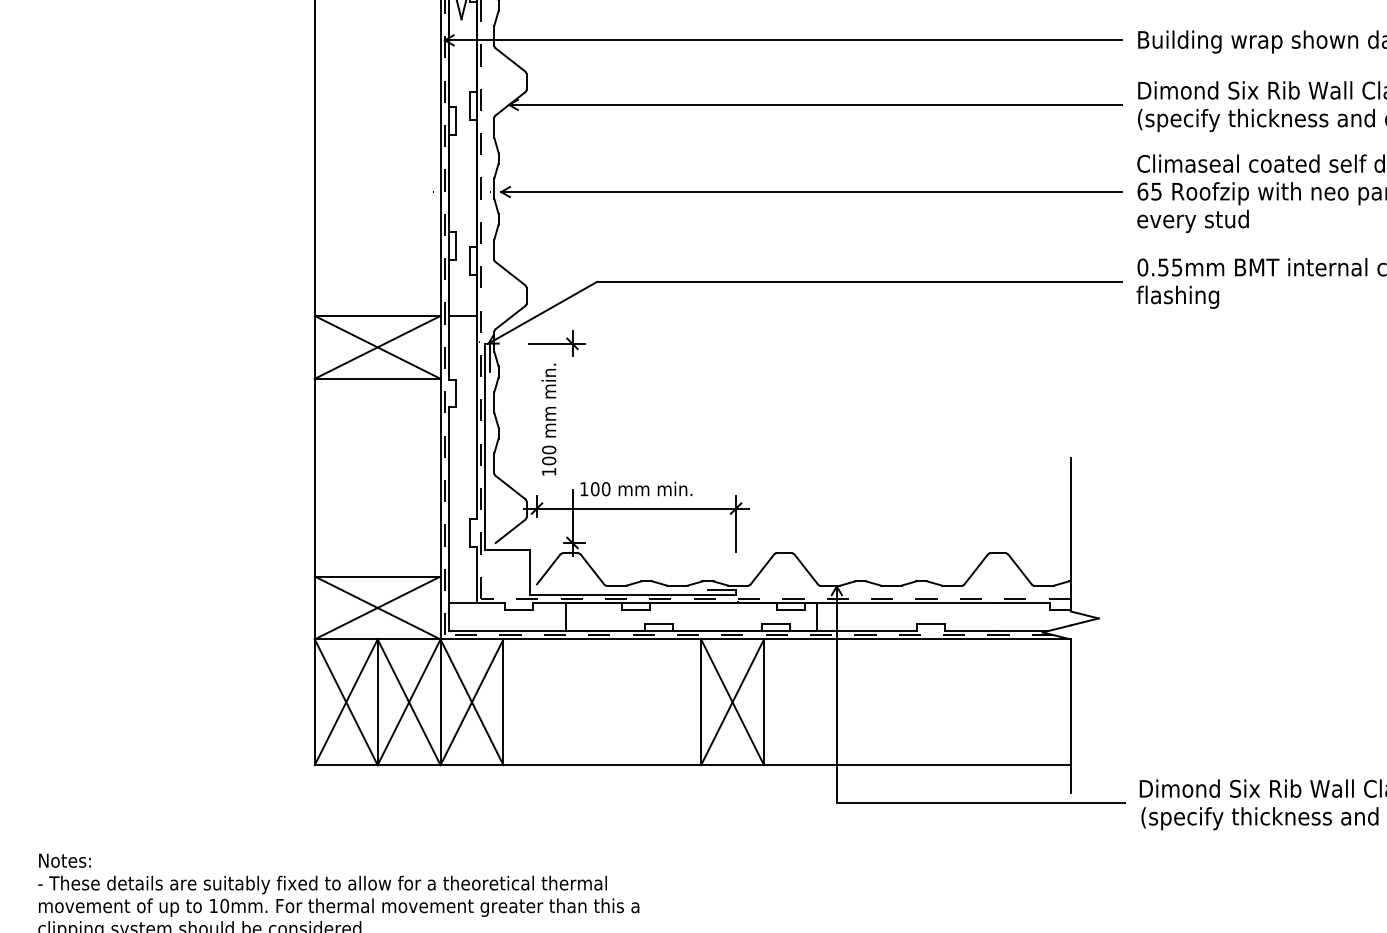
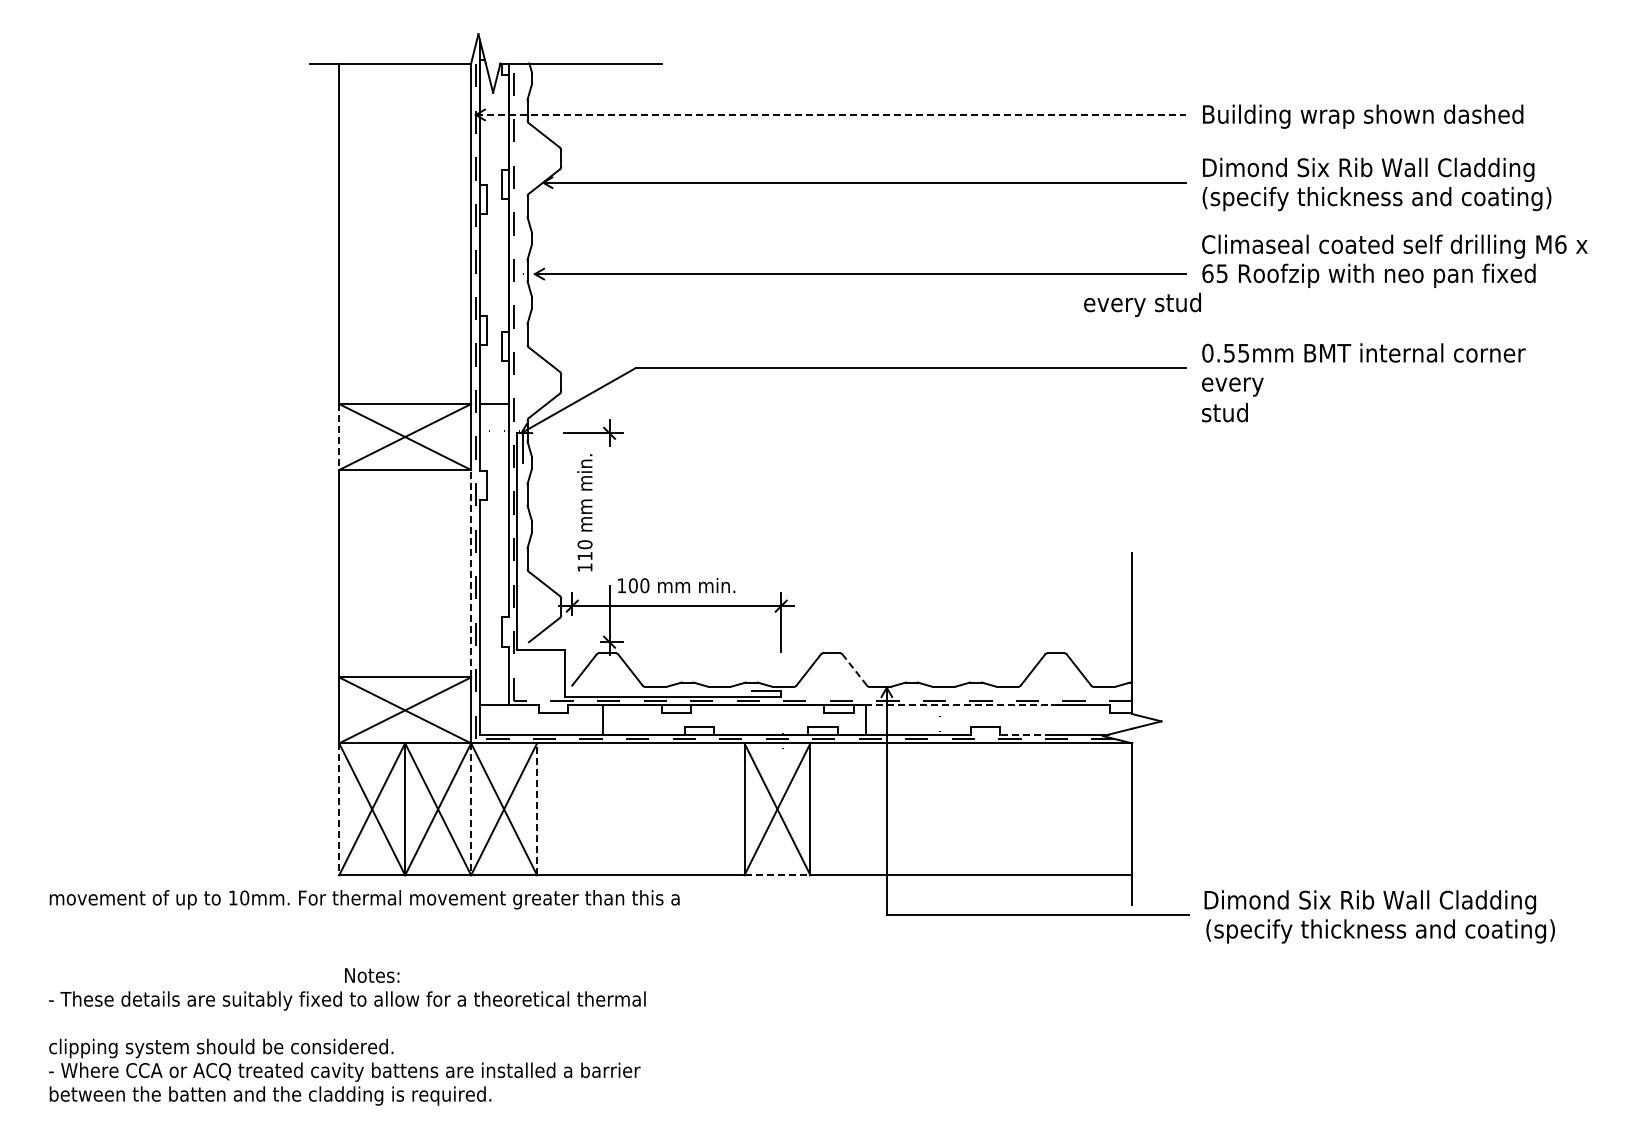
line: (783, 39) -> (830, 114), solid -> dashed
text: (1193, 221) -> (1142, 304), moved
text: (1177, 309) -> (1244, 397), flashing -> every stud
line: (315, 347) -> (339, 437), solid -> dashed
text: (548, 460) -> (584, 555), 100 -> 110
line: (440, 477) -> (471, 573), solid -> dashed
line: (806, 569) -> (854, 670), solid -> dashed
line: (899, 603) -> (952, 705), solid -> dashed
line: (969, 630) -> (1025, 734), solid -> dashed
line: (315, 702) -> (339, 809), solid -> dashed
line: (440, 702) -> (471, 809), solid -> dashed
line: (503, 702) -> (537, 809), solid -> dashed
line: (732, 765) -> (777, 875), solid -> dashed
text: (65, 860) -> (372, 975), moved
text: (338, 907) -> (364, 899), moved

